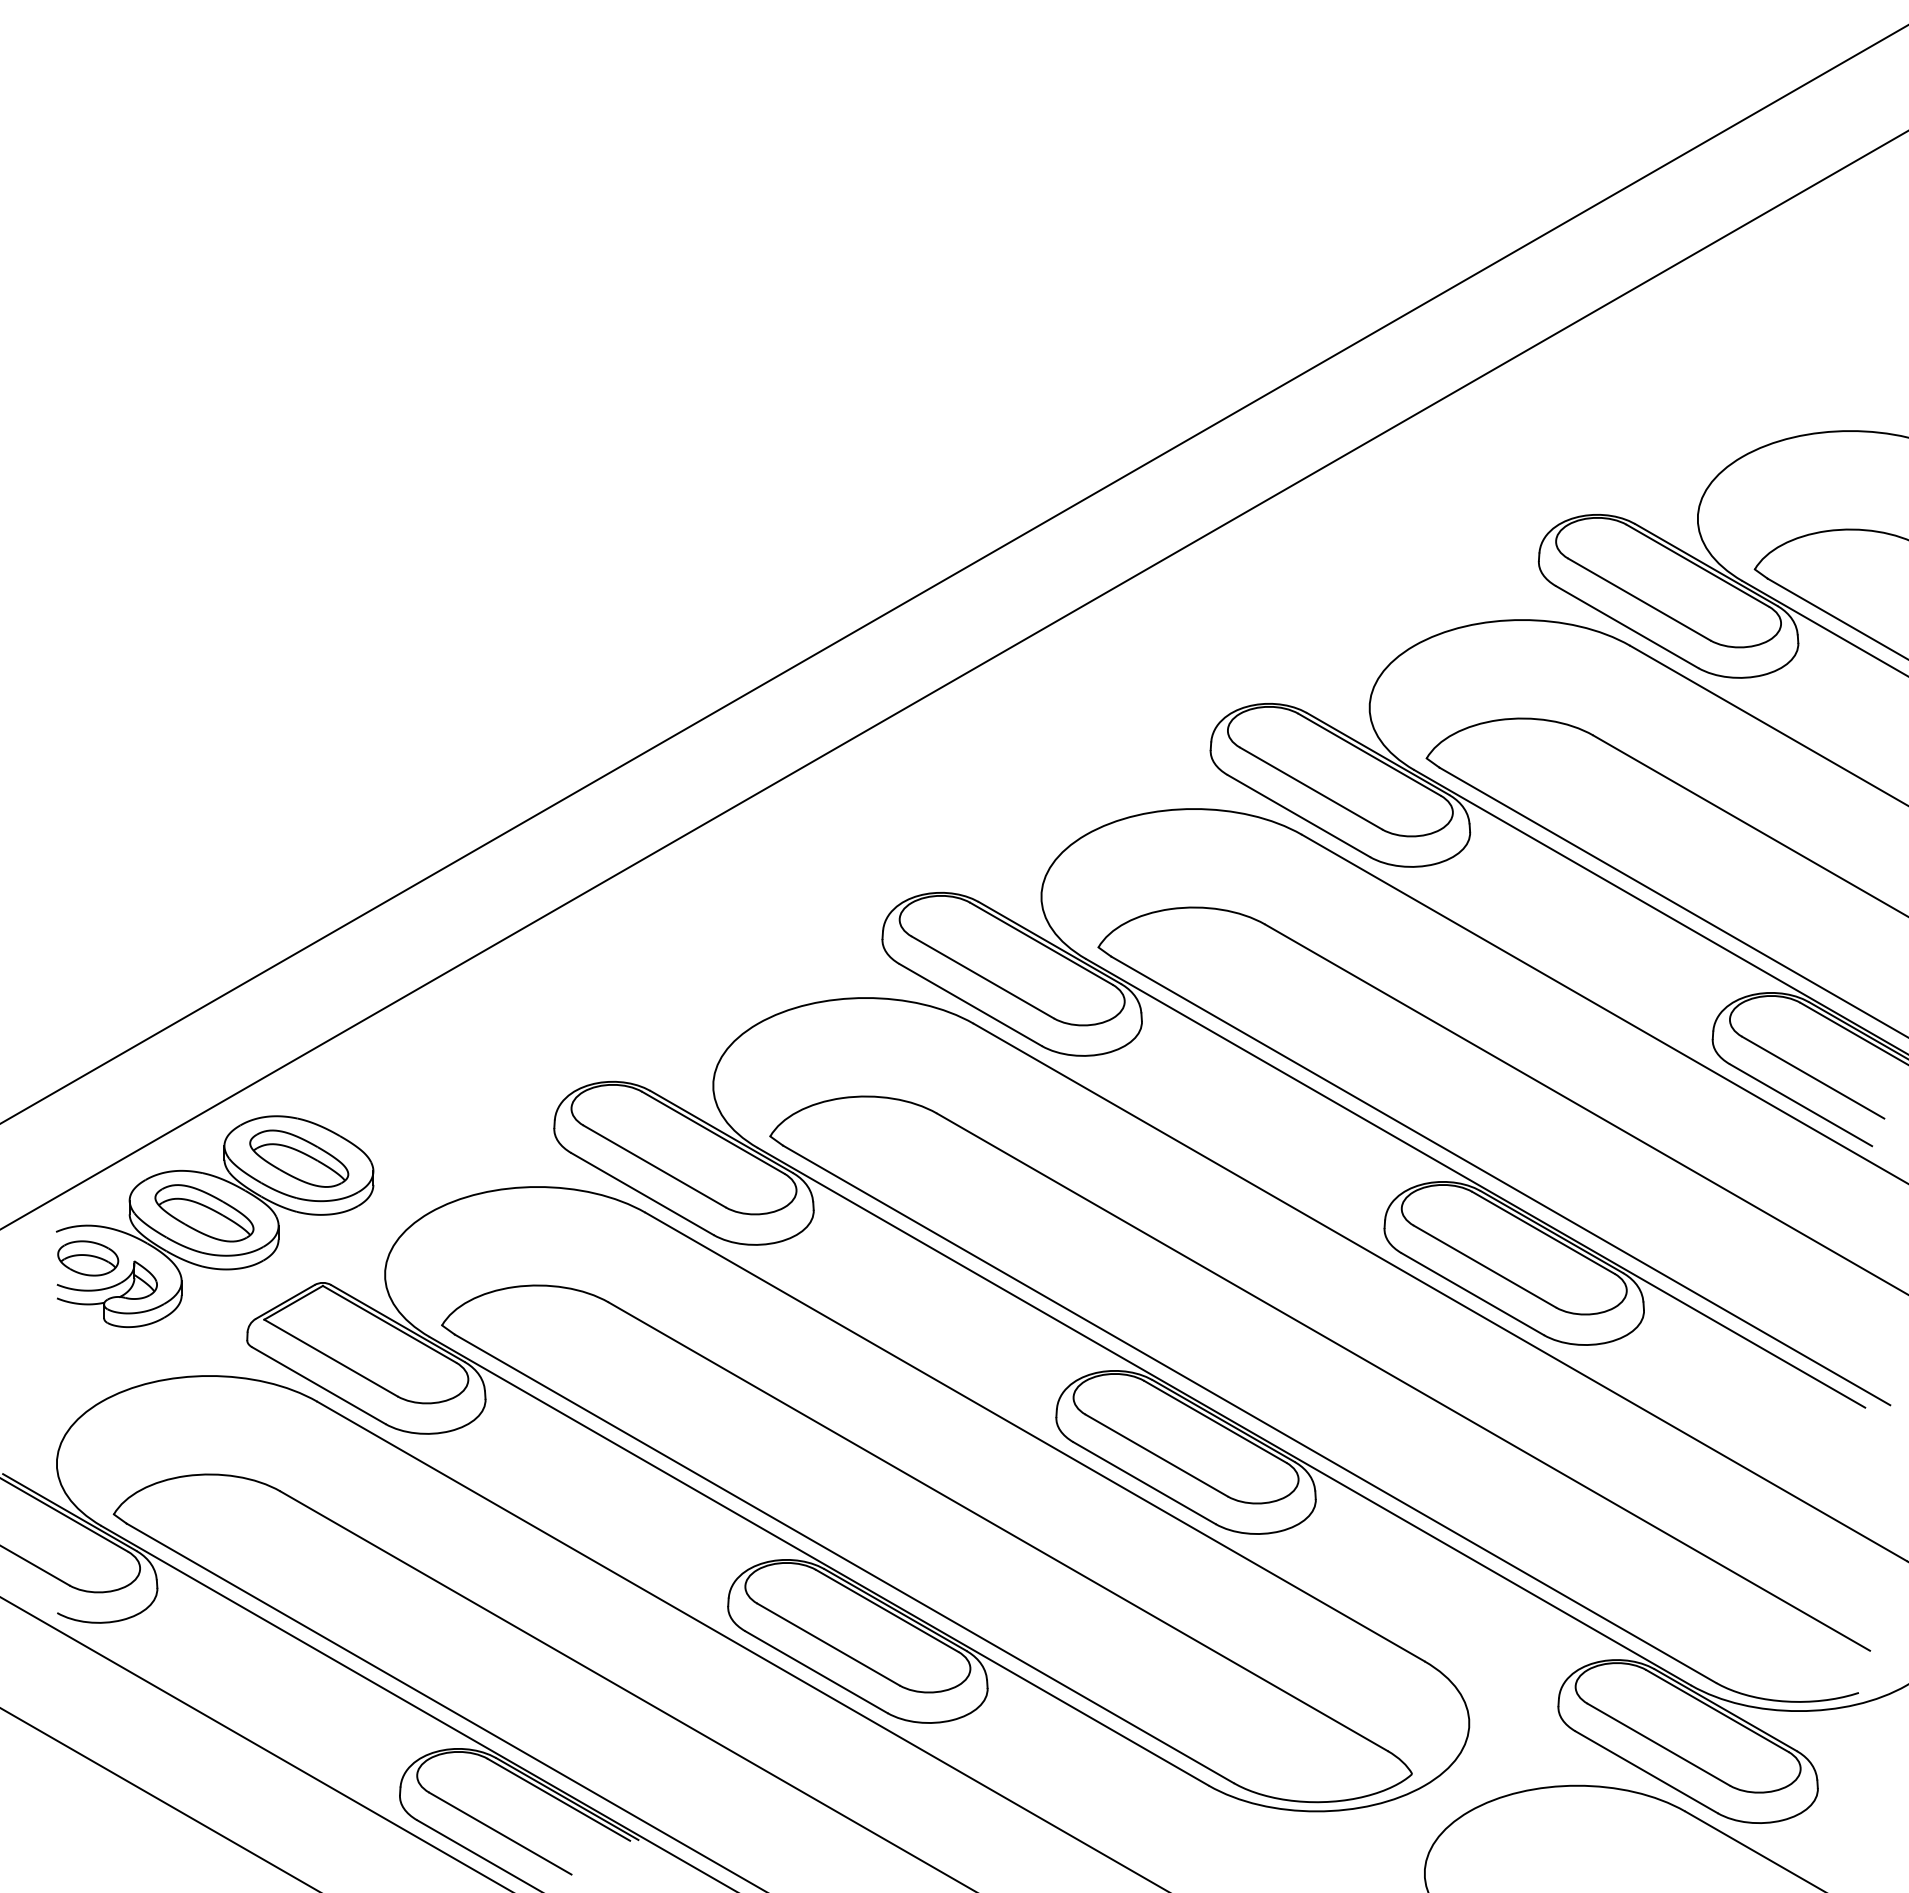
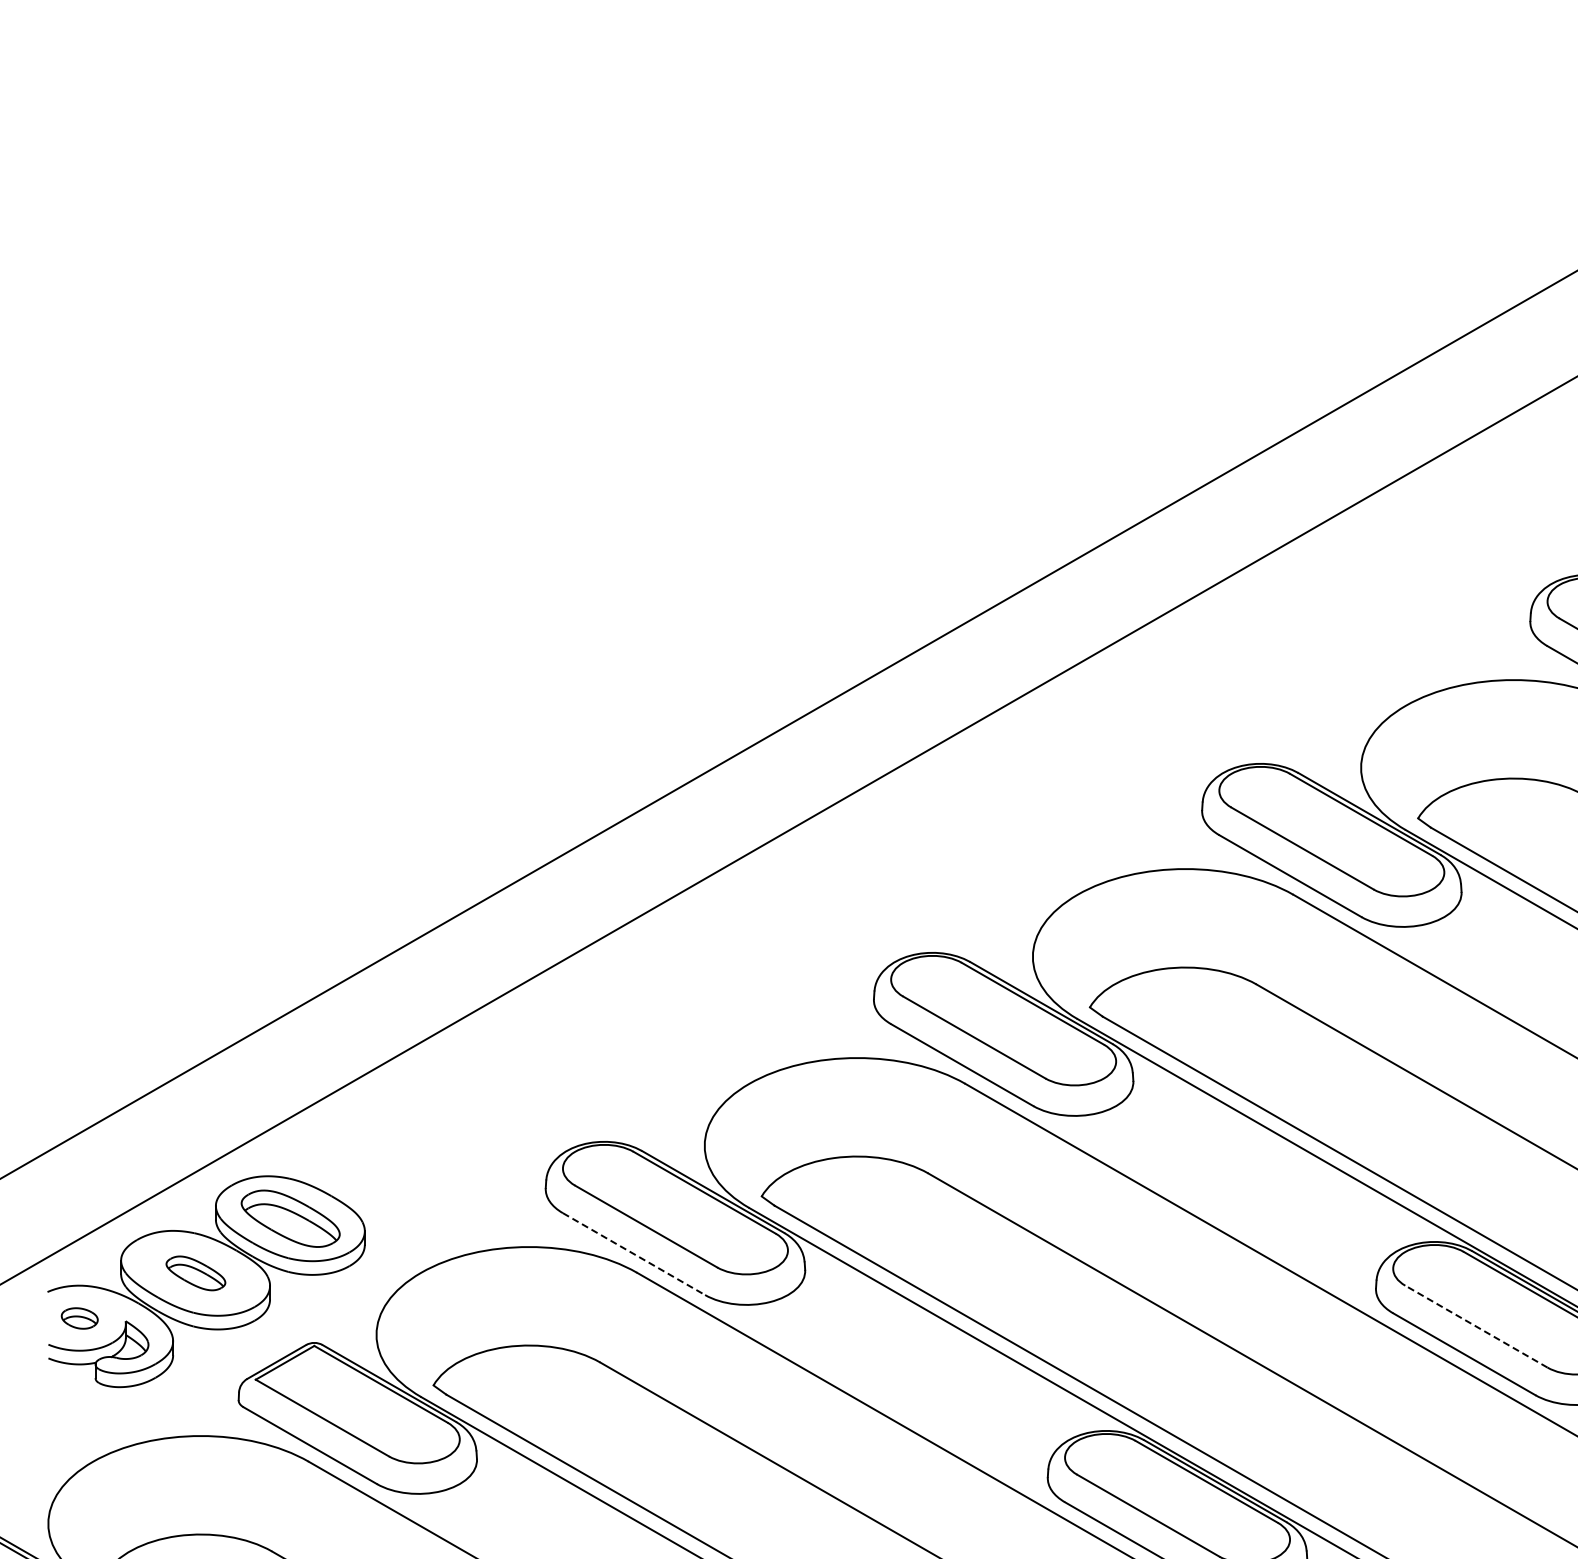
line: (642, 1194) -> (633, 1254), solid -> dashed
part: (204, 1213) -> (195, 1273), size x0.6
part: (88, 1258) -> (79, 1318), size x0.6
line: (1484, 1266) -> (1475, 1326), solid -> dashed

